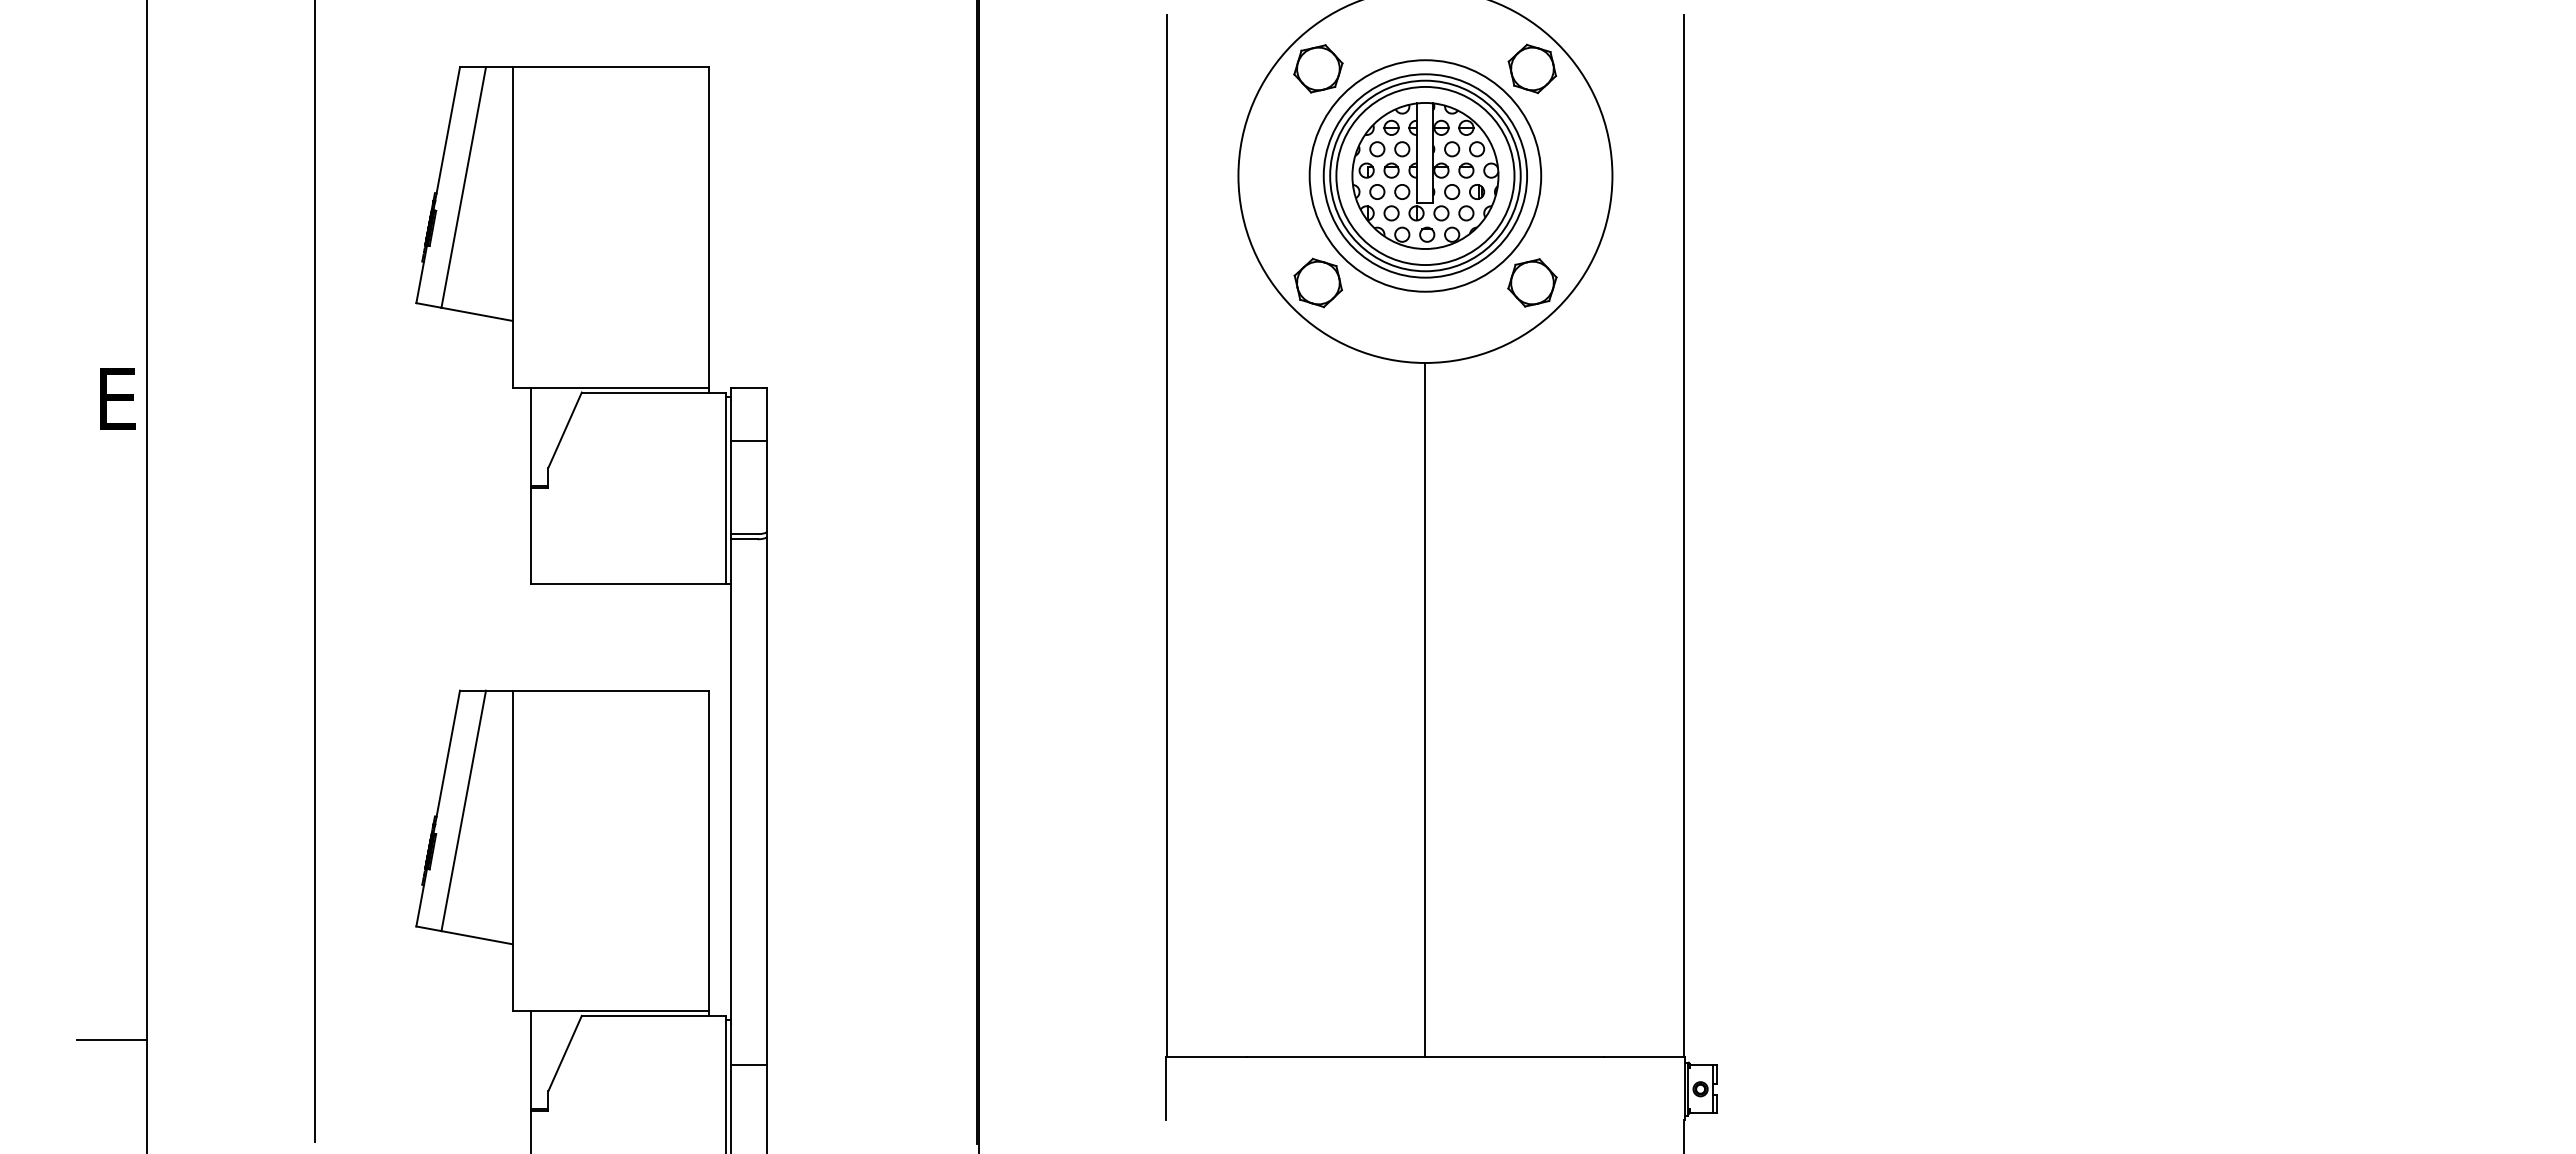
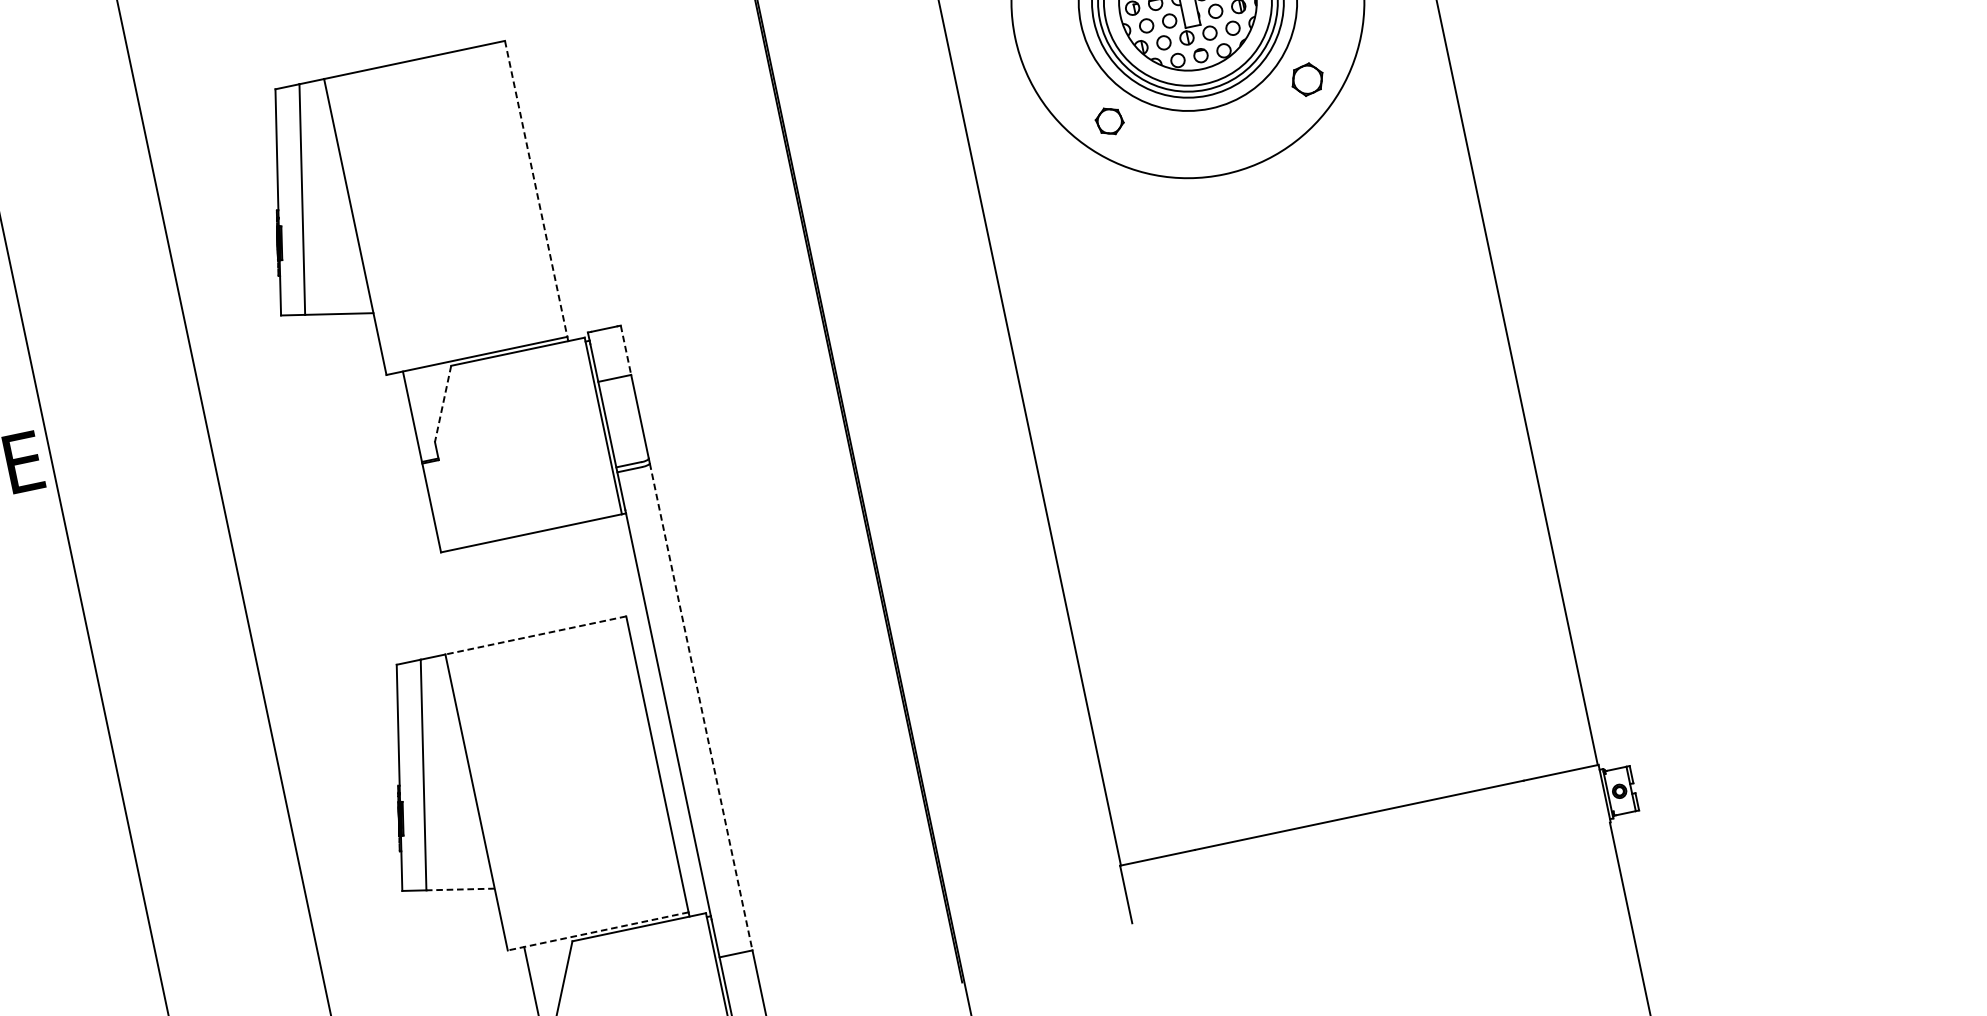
line: (708, 228) -> (536, 189), solid -> dashed
part: (1317, 282) -> (1108, 121), size x0.6
part: (1532, 282) -> (1307, 79), size x0.7
line: (766, 414) -> (625, 350), solid -> dashed
line: (564, 430) -> (442, 404), solid -> dashed
line: (610, 690) -> (535, 635), solid -> dashed
line: (1425, 709) -> (1291, 494), removed
line: (766, 800) -> (701, 706), solid -> dashed
line: (476, 937) -> (459, 889), solid -> dashed
line: (610, 1011) -> (598, 931), solid -> dashed

